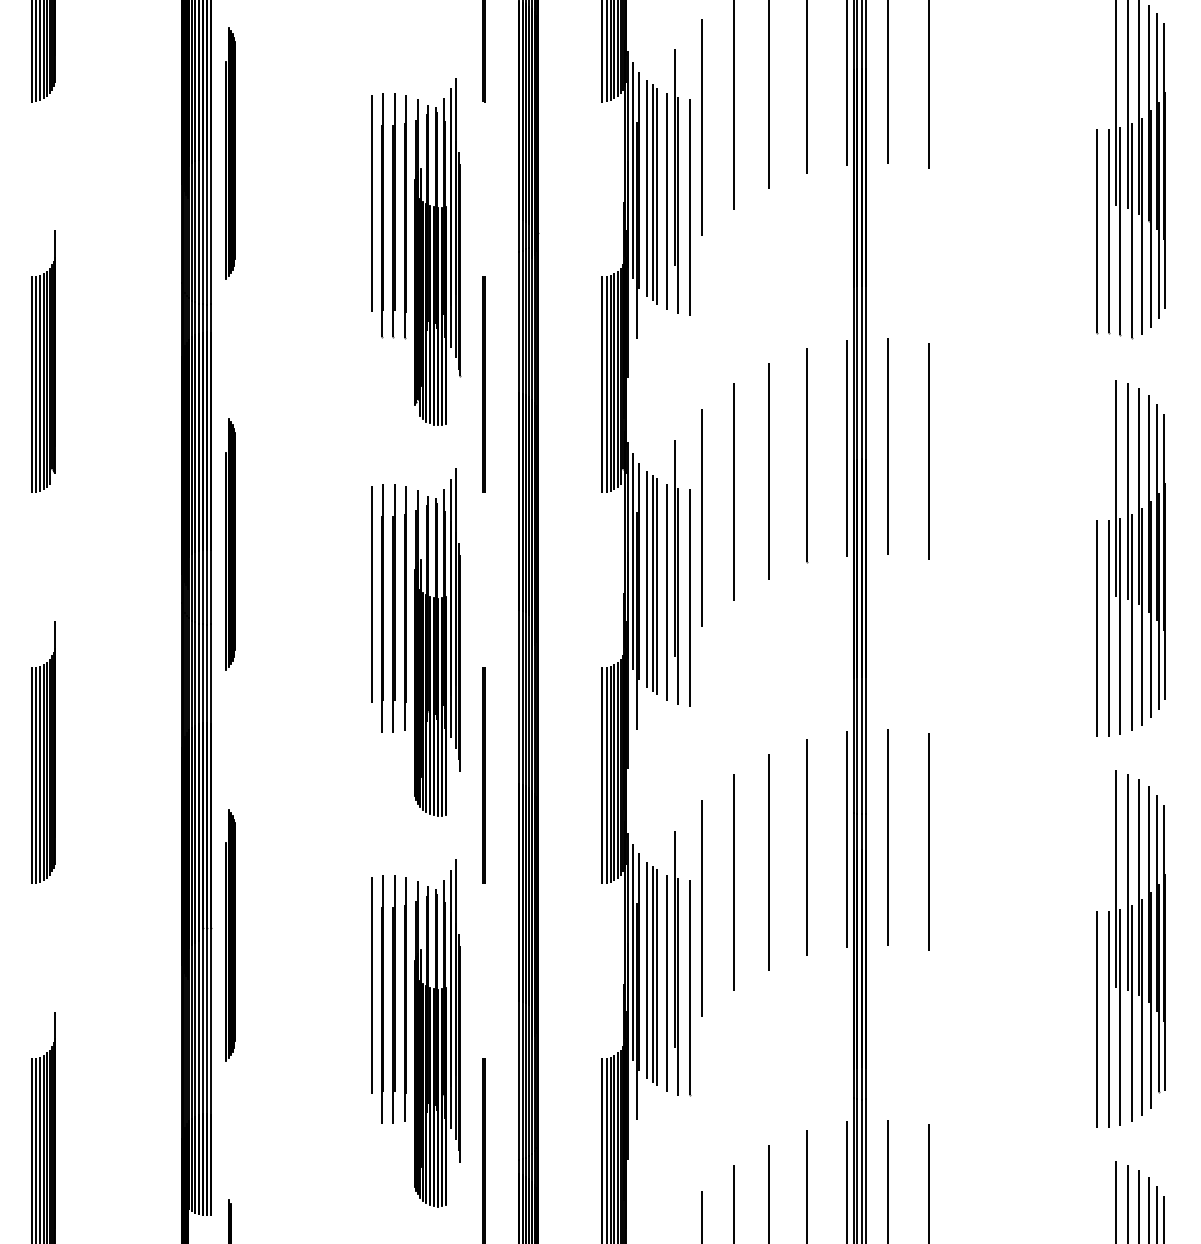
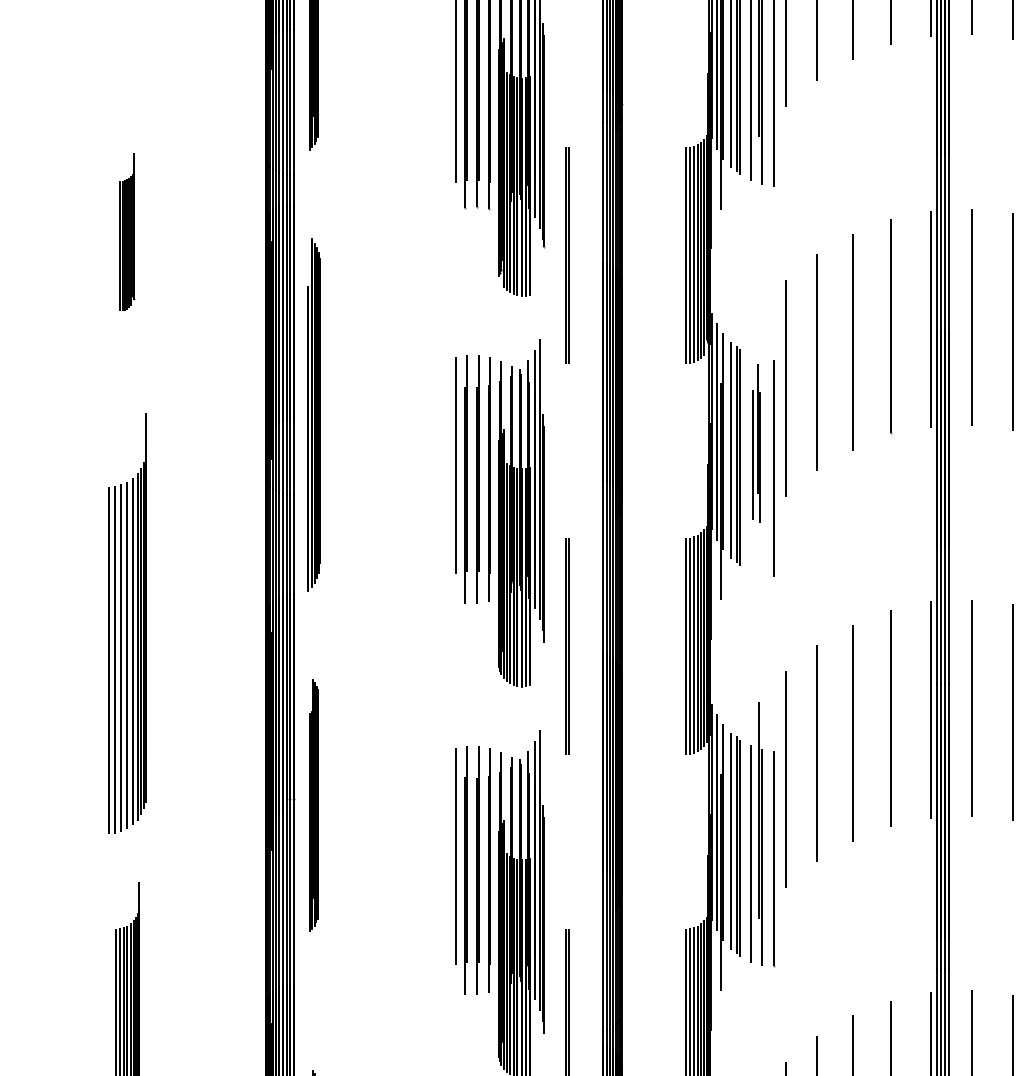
part: (43, 361) -> (127, 232), size x0.6
part: (230, 544) -> (314, 415), size x1.4
part: (672, 572) -> (756, 443), size x0.6
part: (43, 752) -> (127, 623), size x1.6

